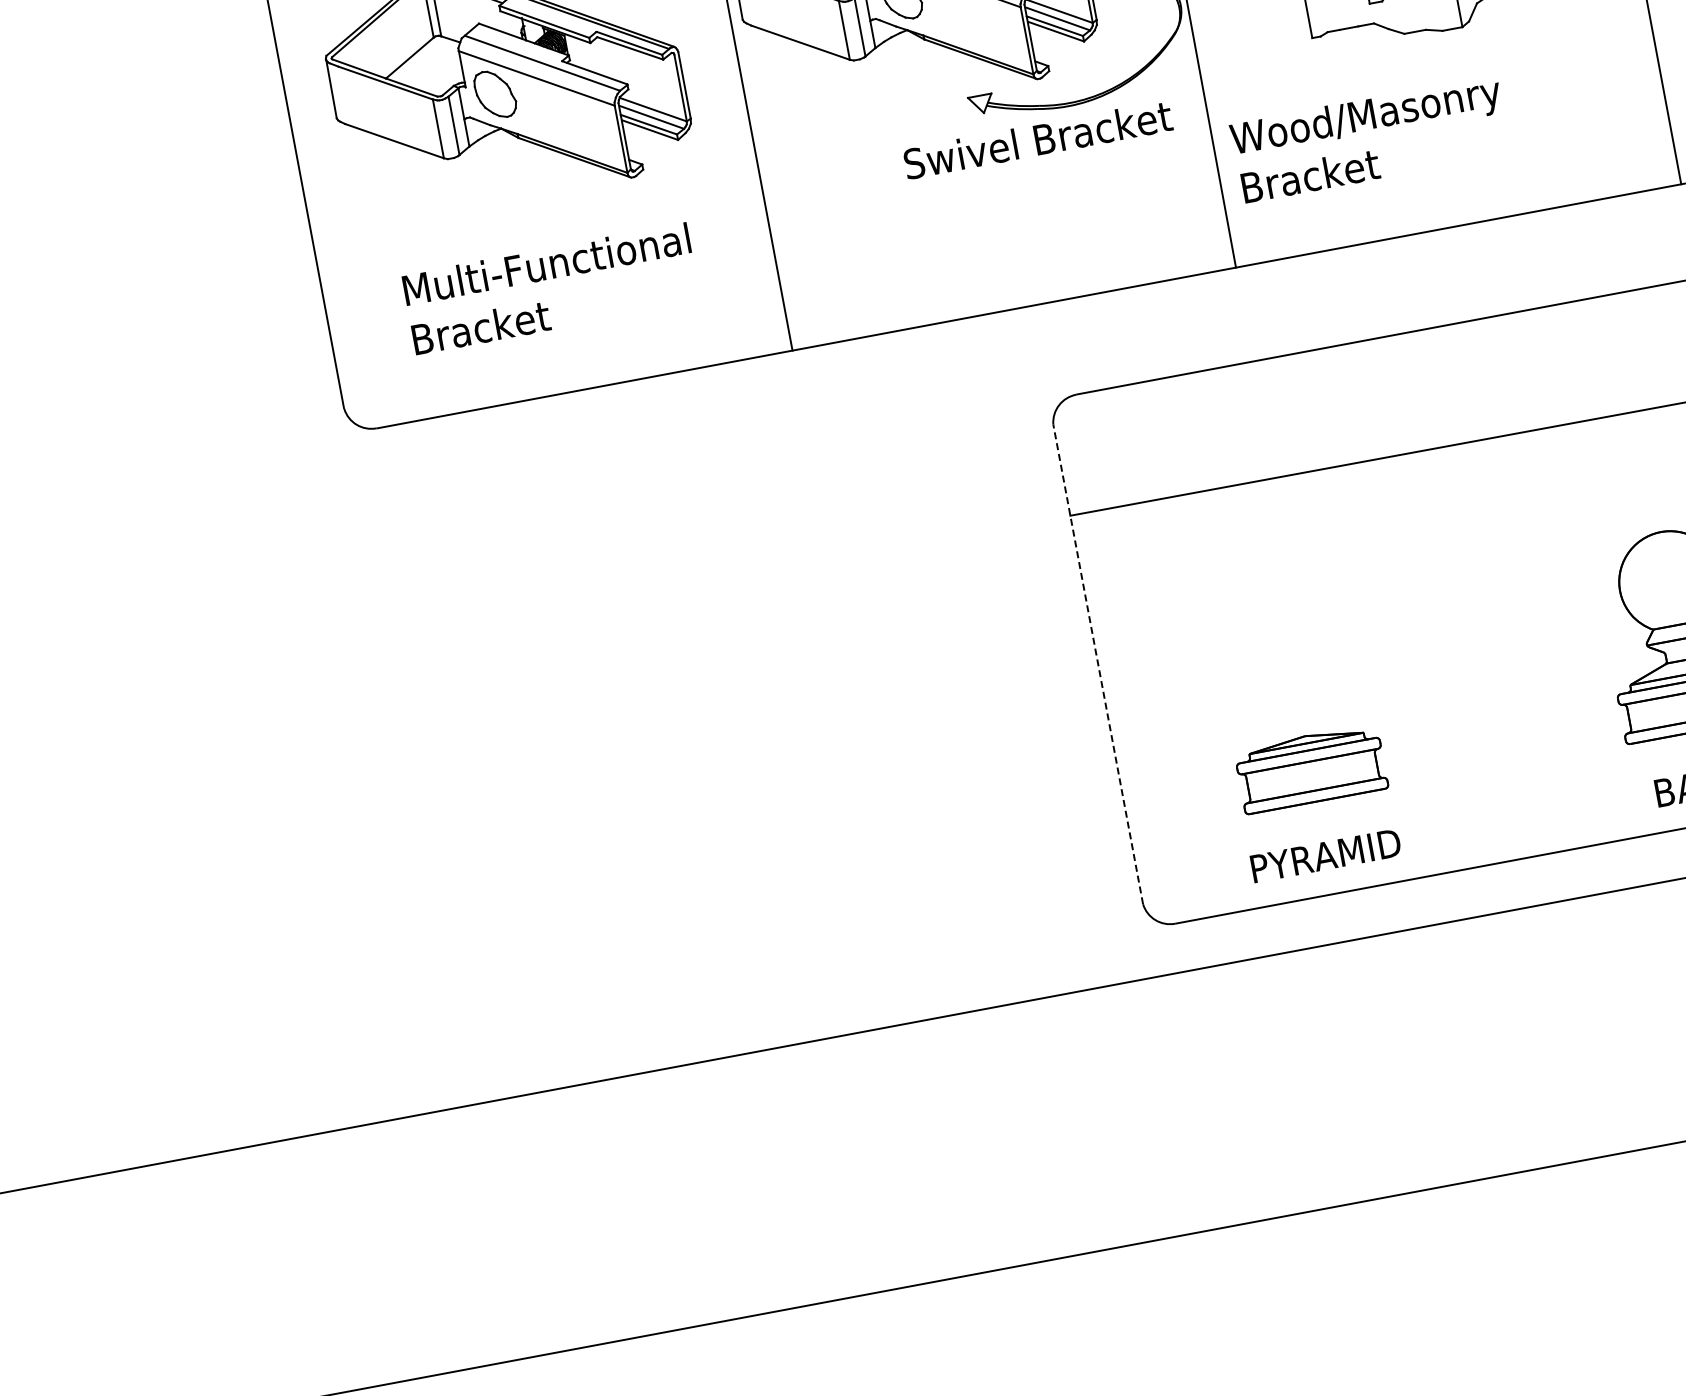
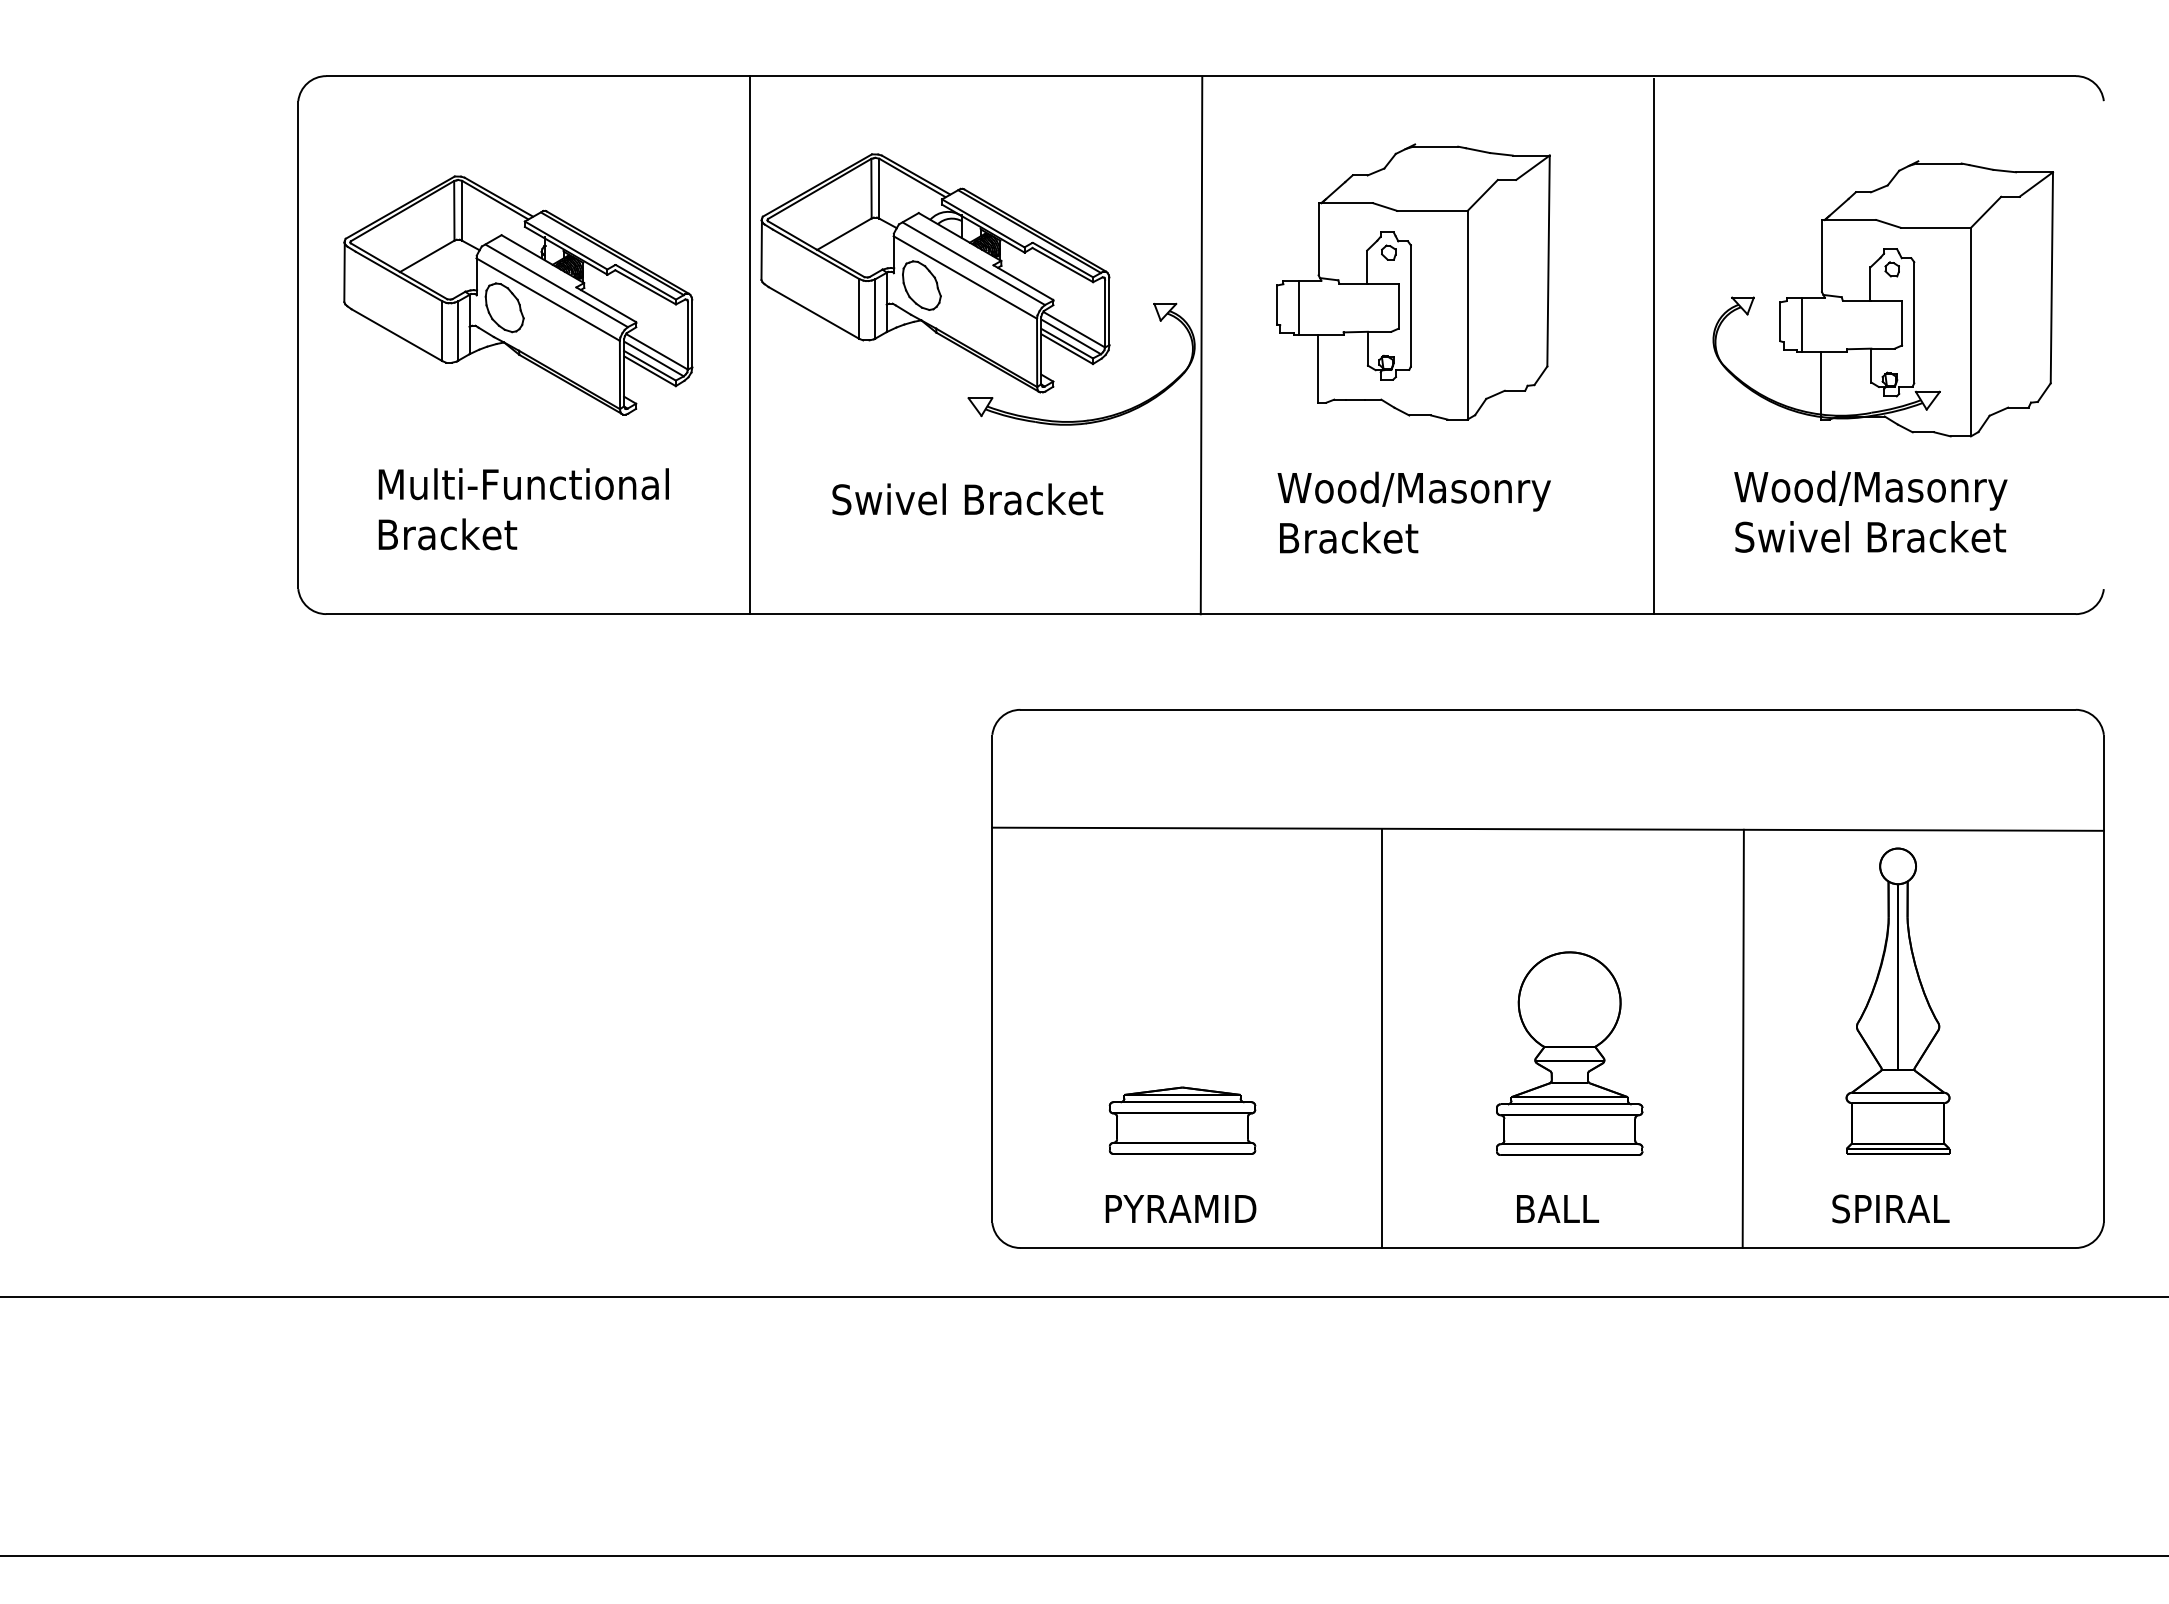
text: (1369, 139) -> (1413, 512), moved
text: (1037, 140) -> (967, 499), moved
line: (1491, 650) -> (1381, 1037), added
line: (1098, 663) -> (992, 978), dashed -> solid

